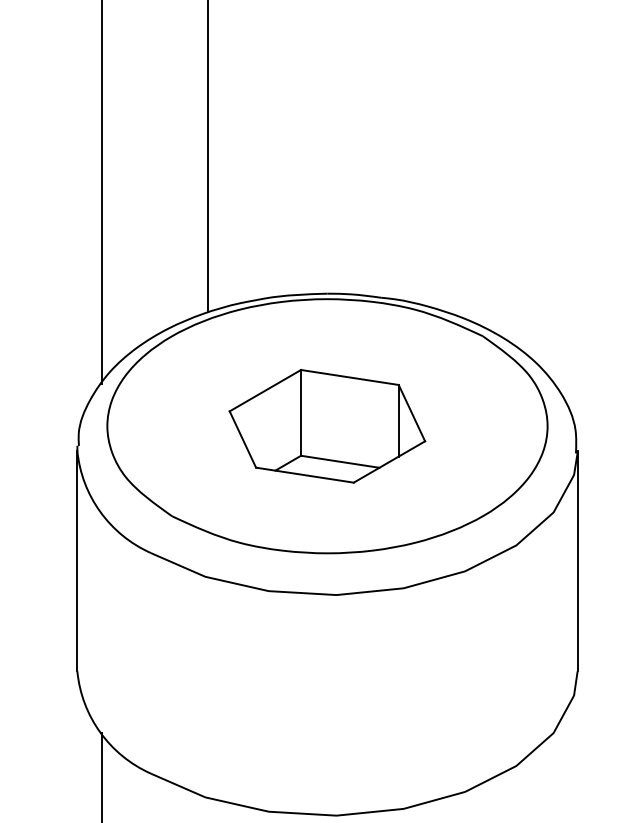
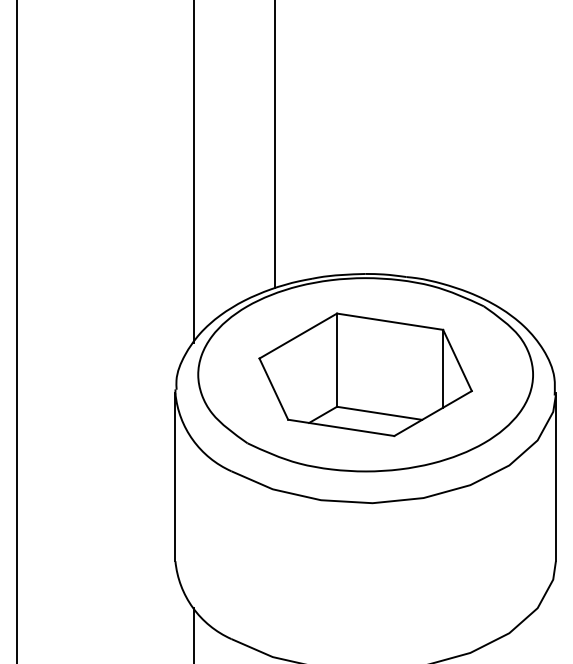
part: (327, 425) -> (365, 374), size x1.43

